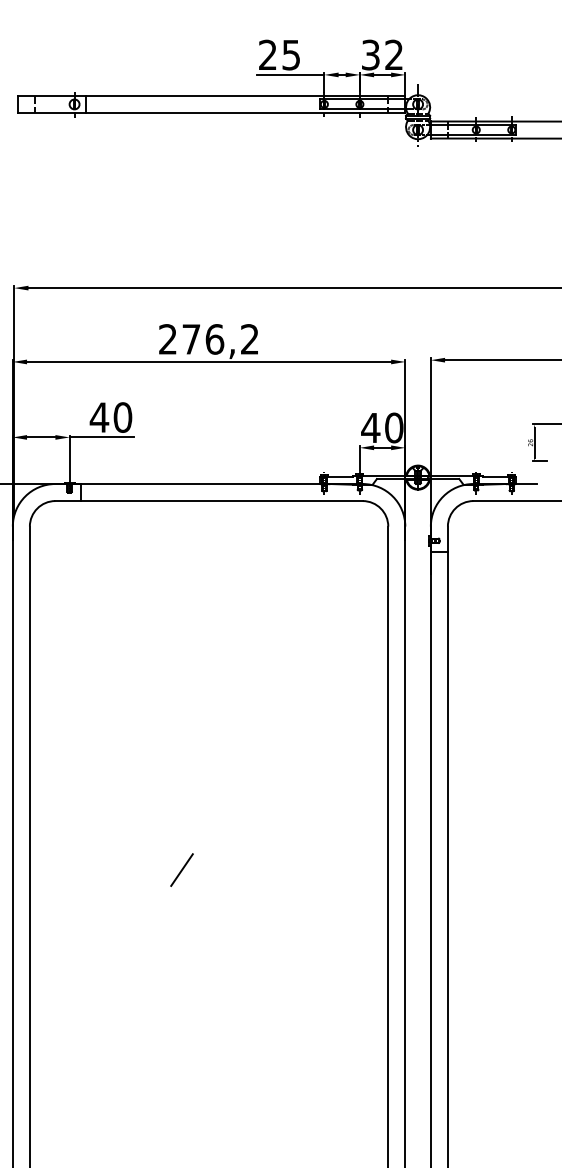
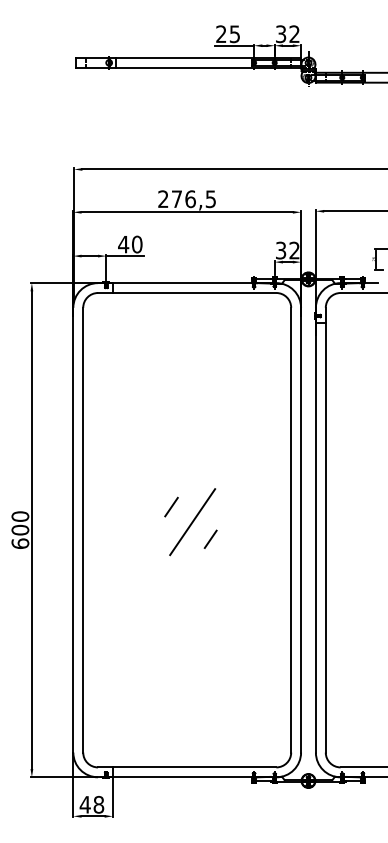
text: (249, 339) -> (210, 199), 276,2 -> 276,5
text: (381, 427) -> (287, 250), 40 -> 32
line: (218, 896) -> (192, 522), added
line: (249, 924) -> (210, 538), added

